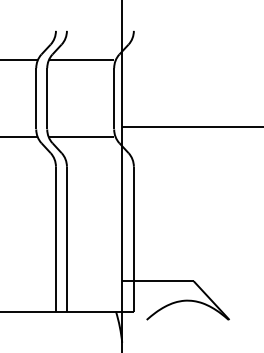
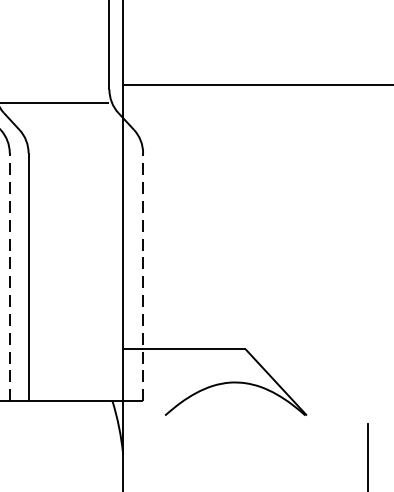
line: (55, 238) -> (8, 276), solid -> dashed
line: (133, 238) -> (142, 276), solid -> dashed

